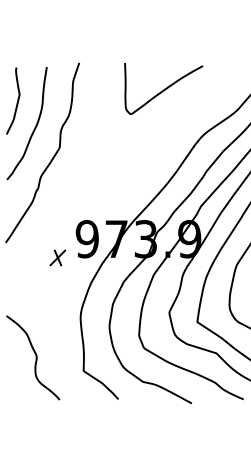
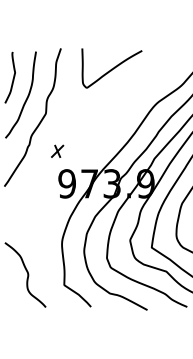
curve: (164, 88) -> (112, 68), moved
part: (57, 257) -> (57, 151), moved

